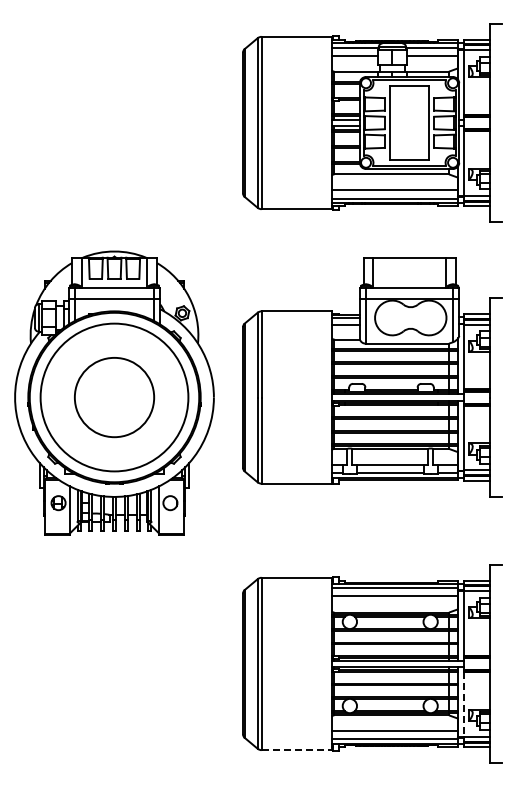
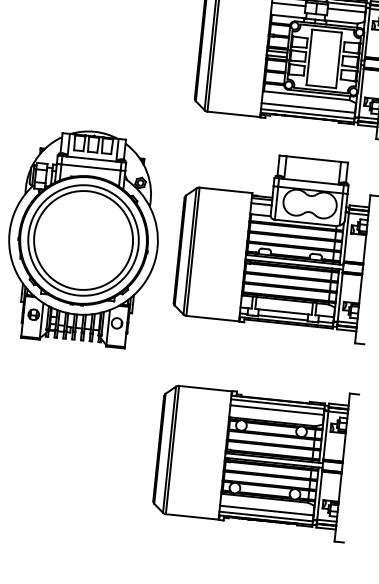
circle: (114, 397) -> (83, 240), size x1.67
line: (463, 704) -> (319, 495), dashed -> solid
line: (297, 750) -> (192, 517), dashed -> solid

